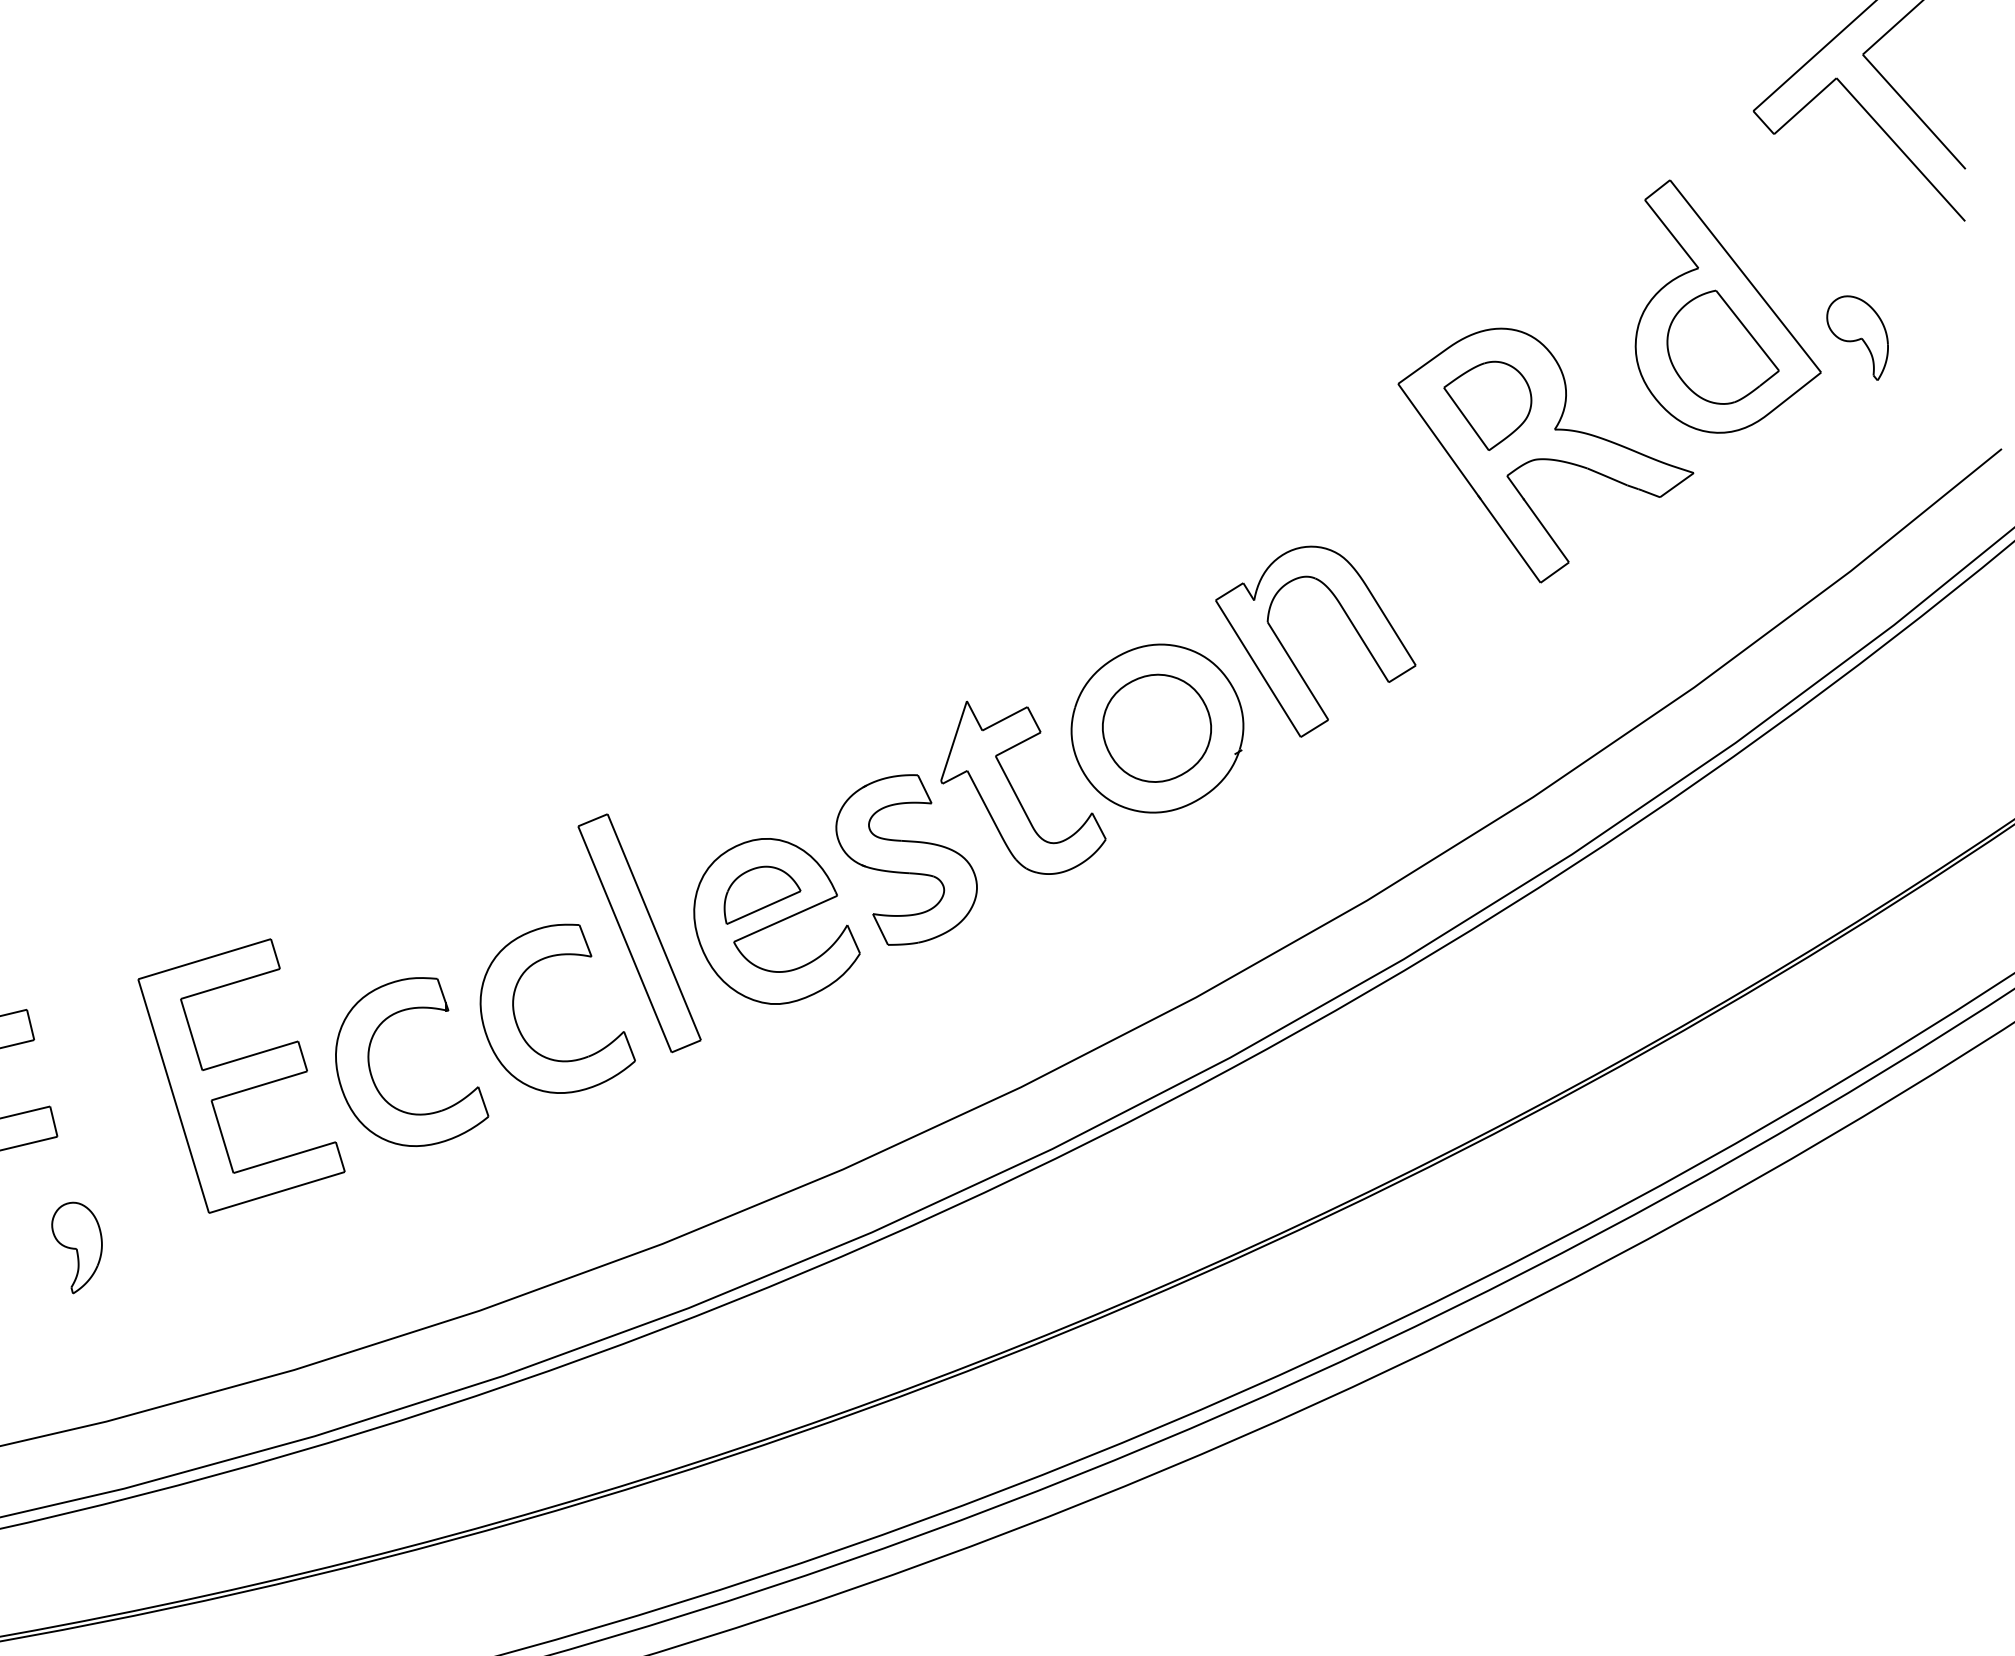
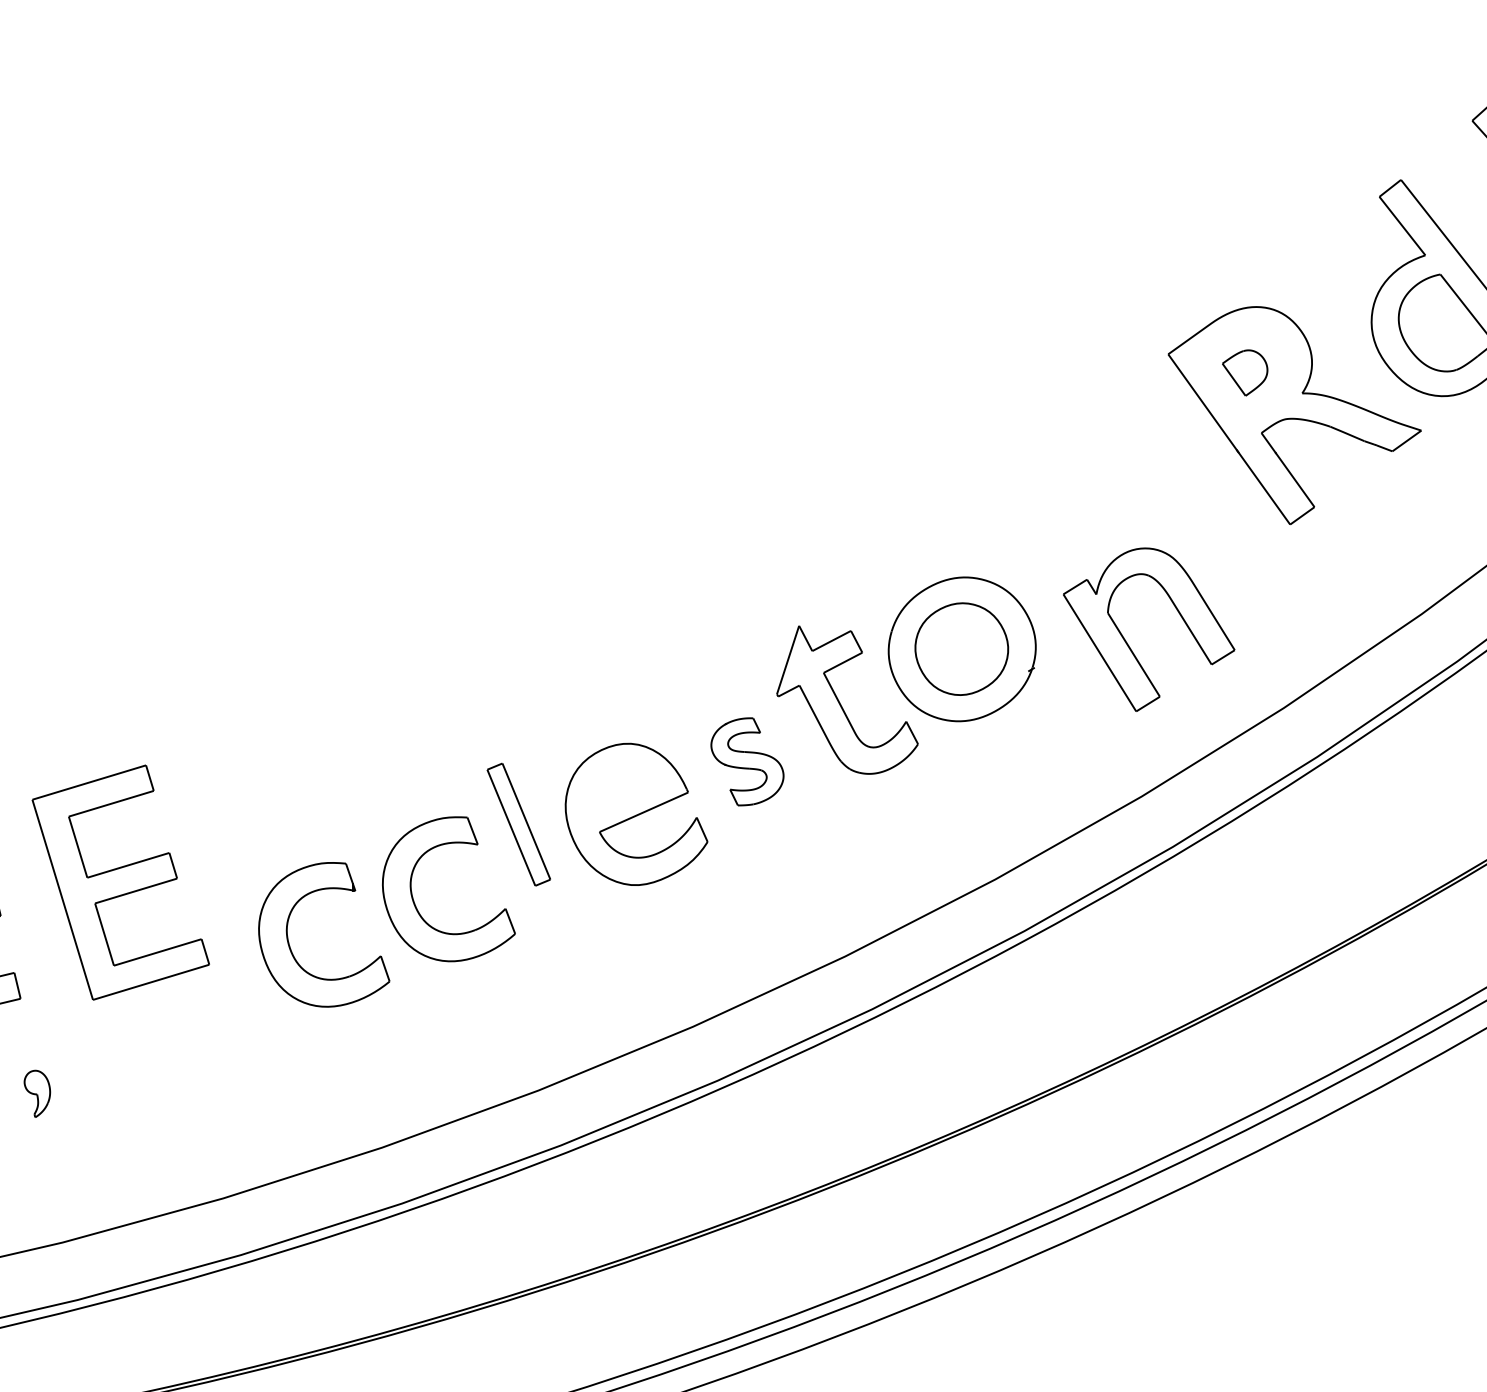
part: (1487, 405) -> (1244, 372), size x0.6
part: (1290, 656) -> (1127, 642), moved
part: (906, 859) -> (747, 761), size x0.6
part: (762, 894) -> (624, 791), removed
part: (639, 933) -> (518, 824), size x0.6
part: (241, 1075) -> (120, 882), moved
part: (76, 1247) -> (36, 1093), size x0.6

